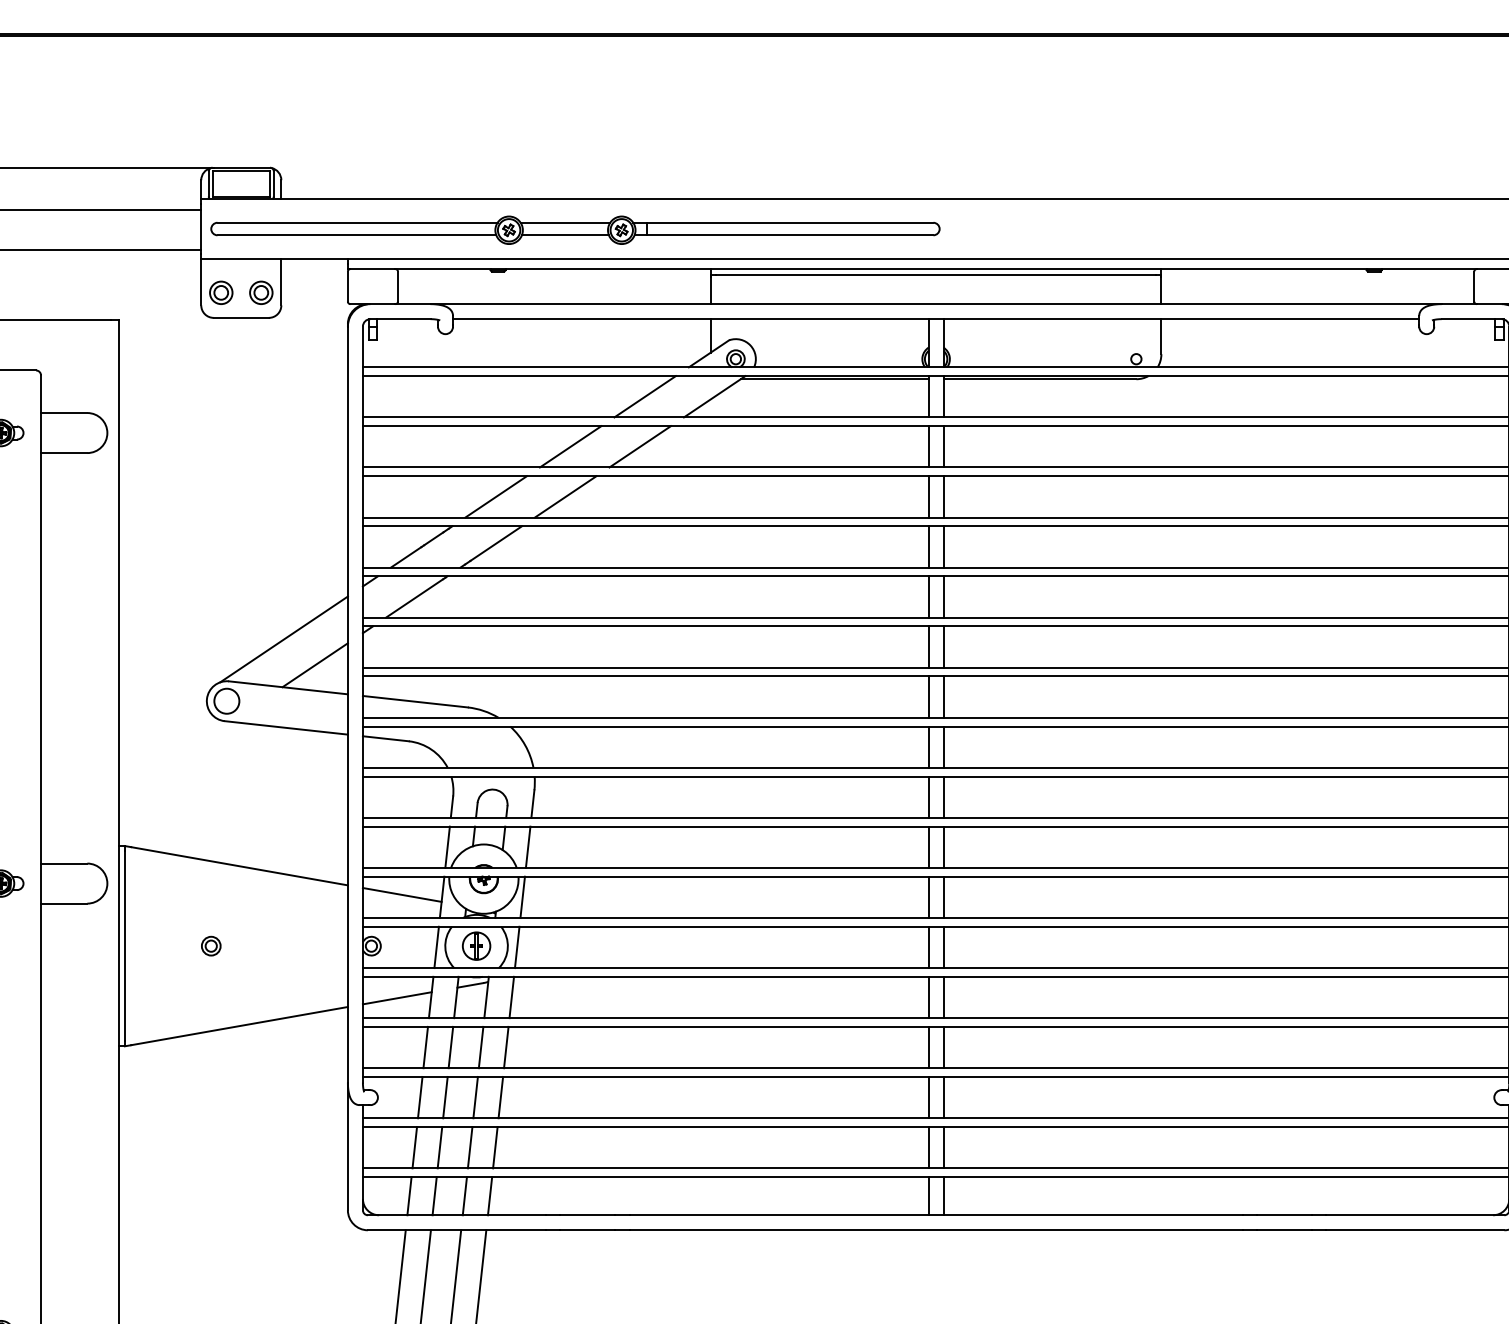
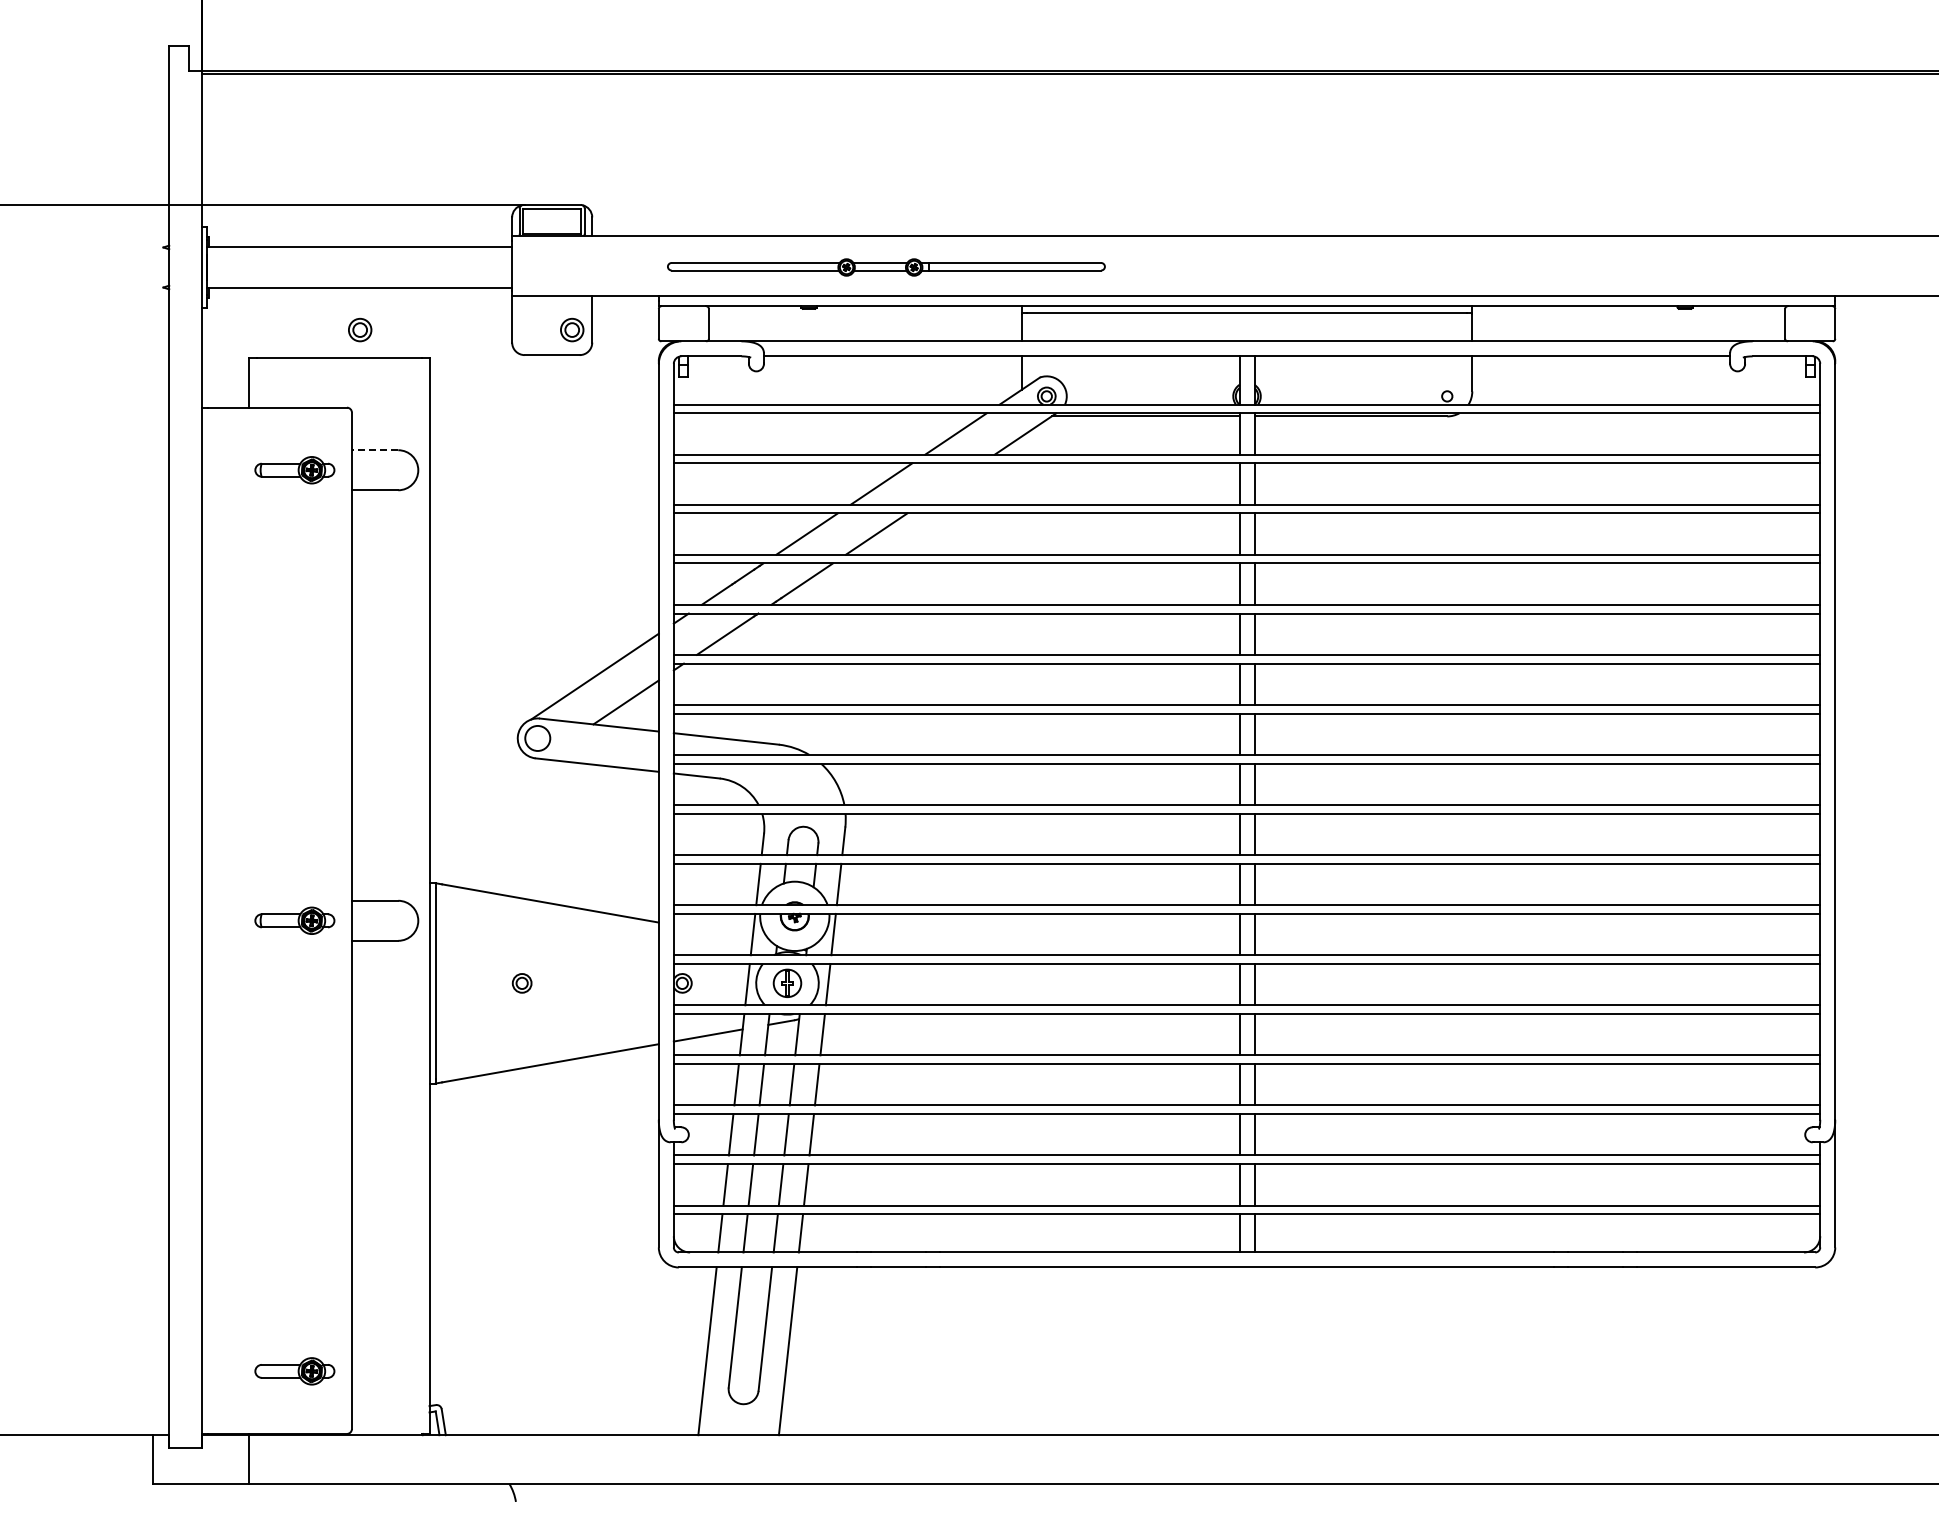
part: (575, 230) -> (886, 267), size x0.6
part: (221, 292) -> (360, 329), moved
line: (63, 413) -> (374, 450), solid -> dashed
line: (639, 446) -> (950, 483), removed
line: (401, 895) -> (712, 932), removed

